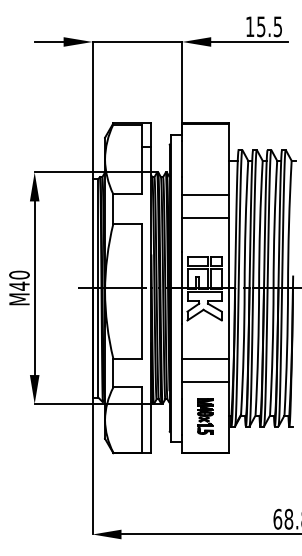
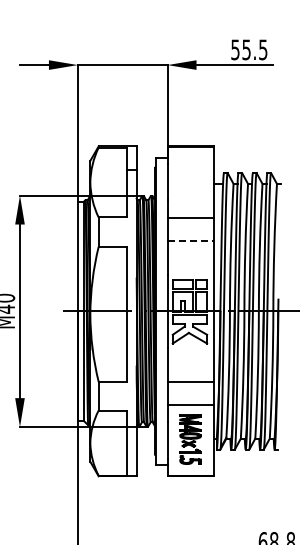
text: (250, 26) -> (235, 49), 15.5 -> 55.5
line: (205, 217) -> (190, 240), solid -> dashed
part: (205, 416) -> (190, 439), size x1.4

